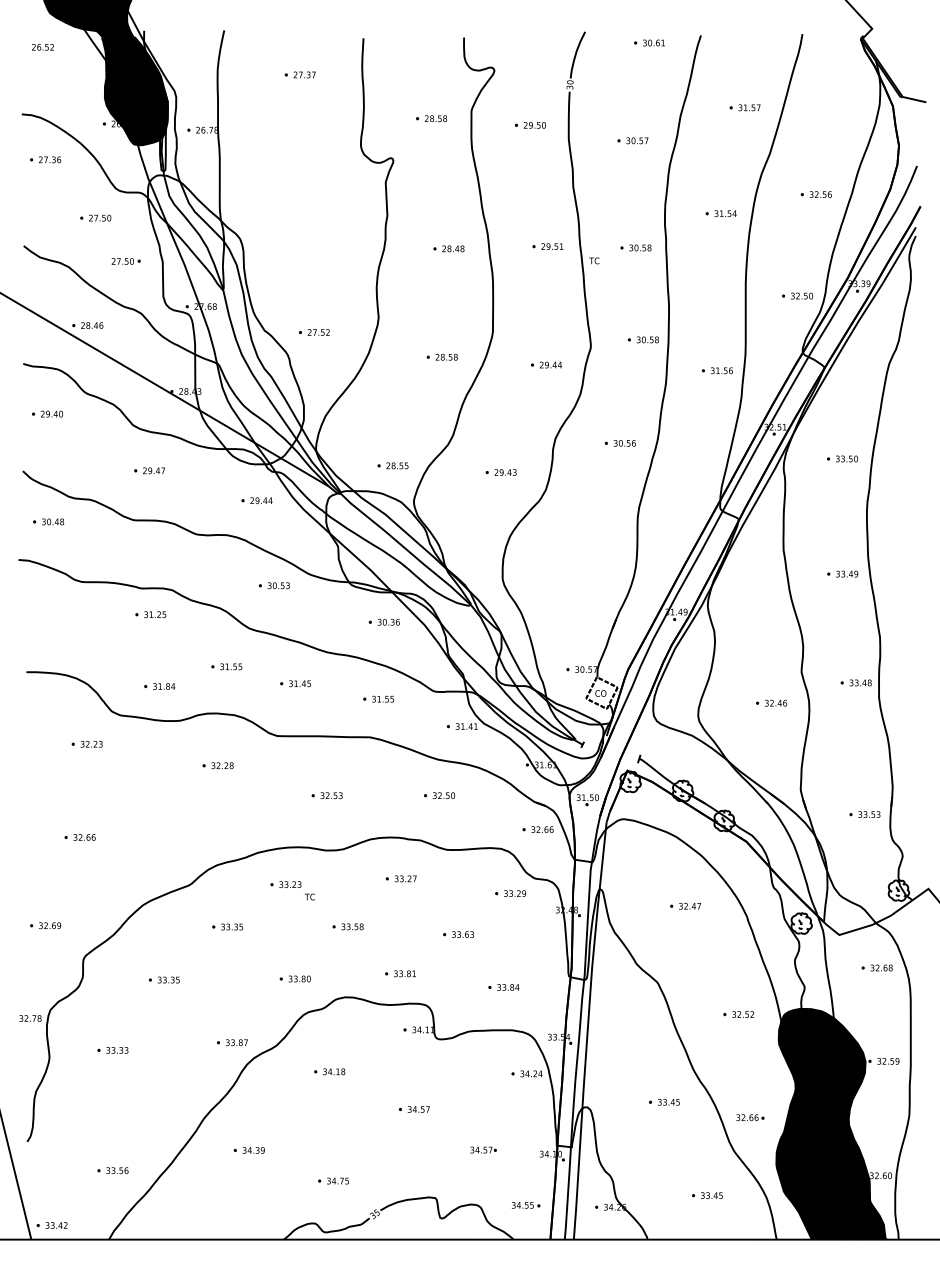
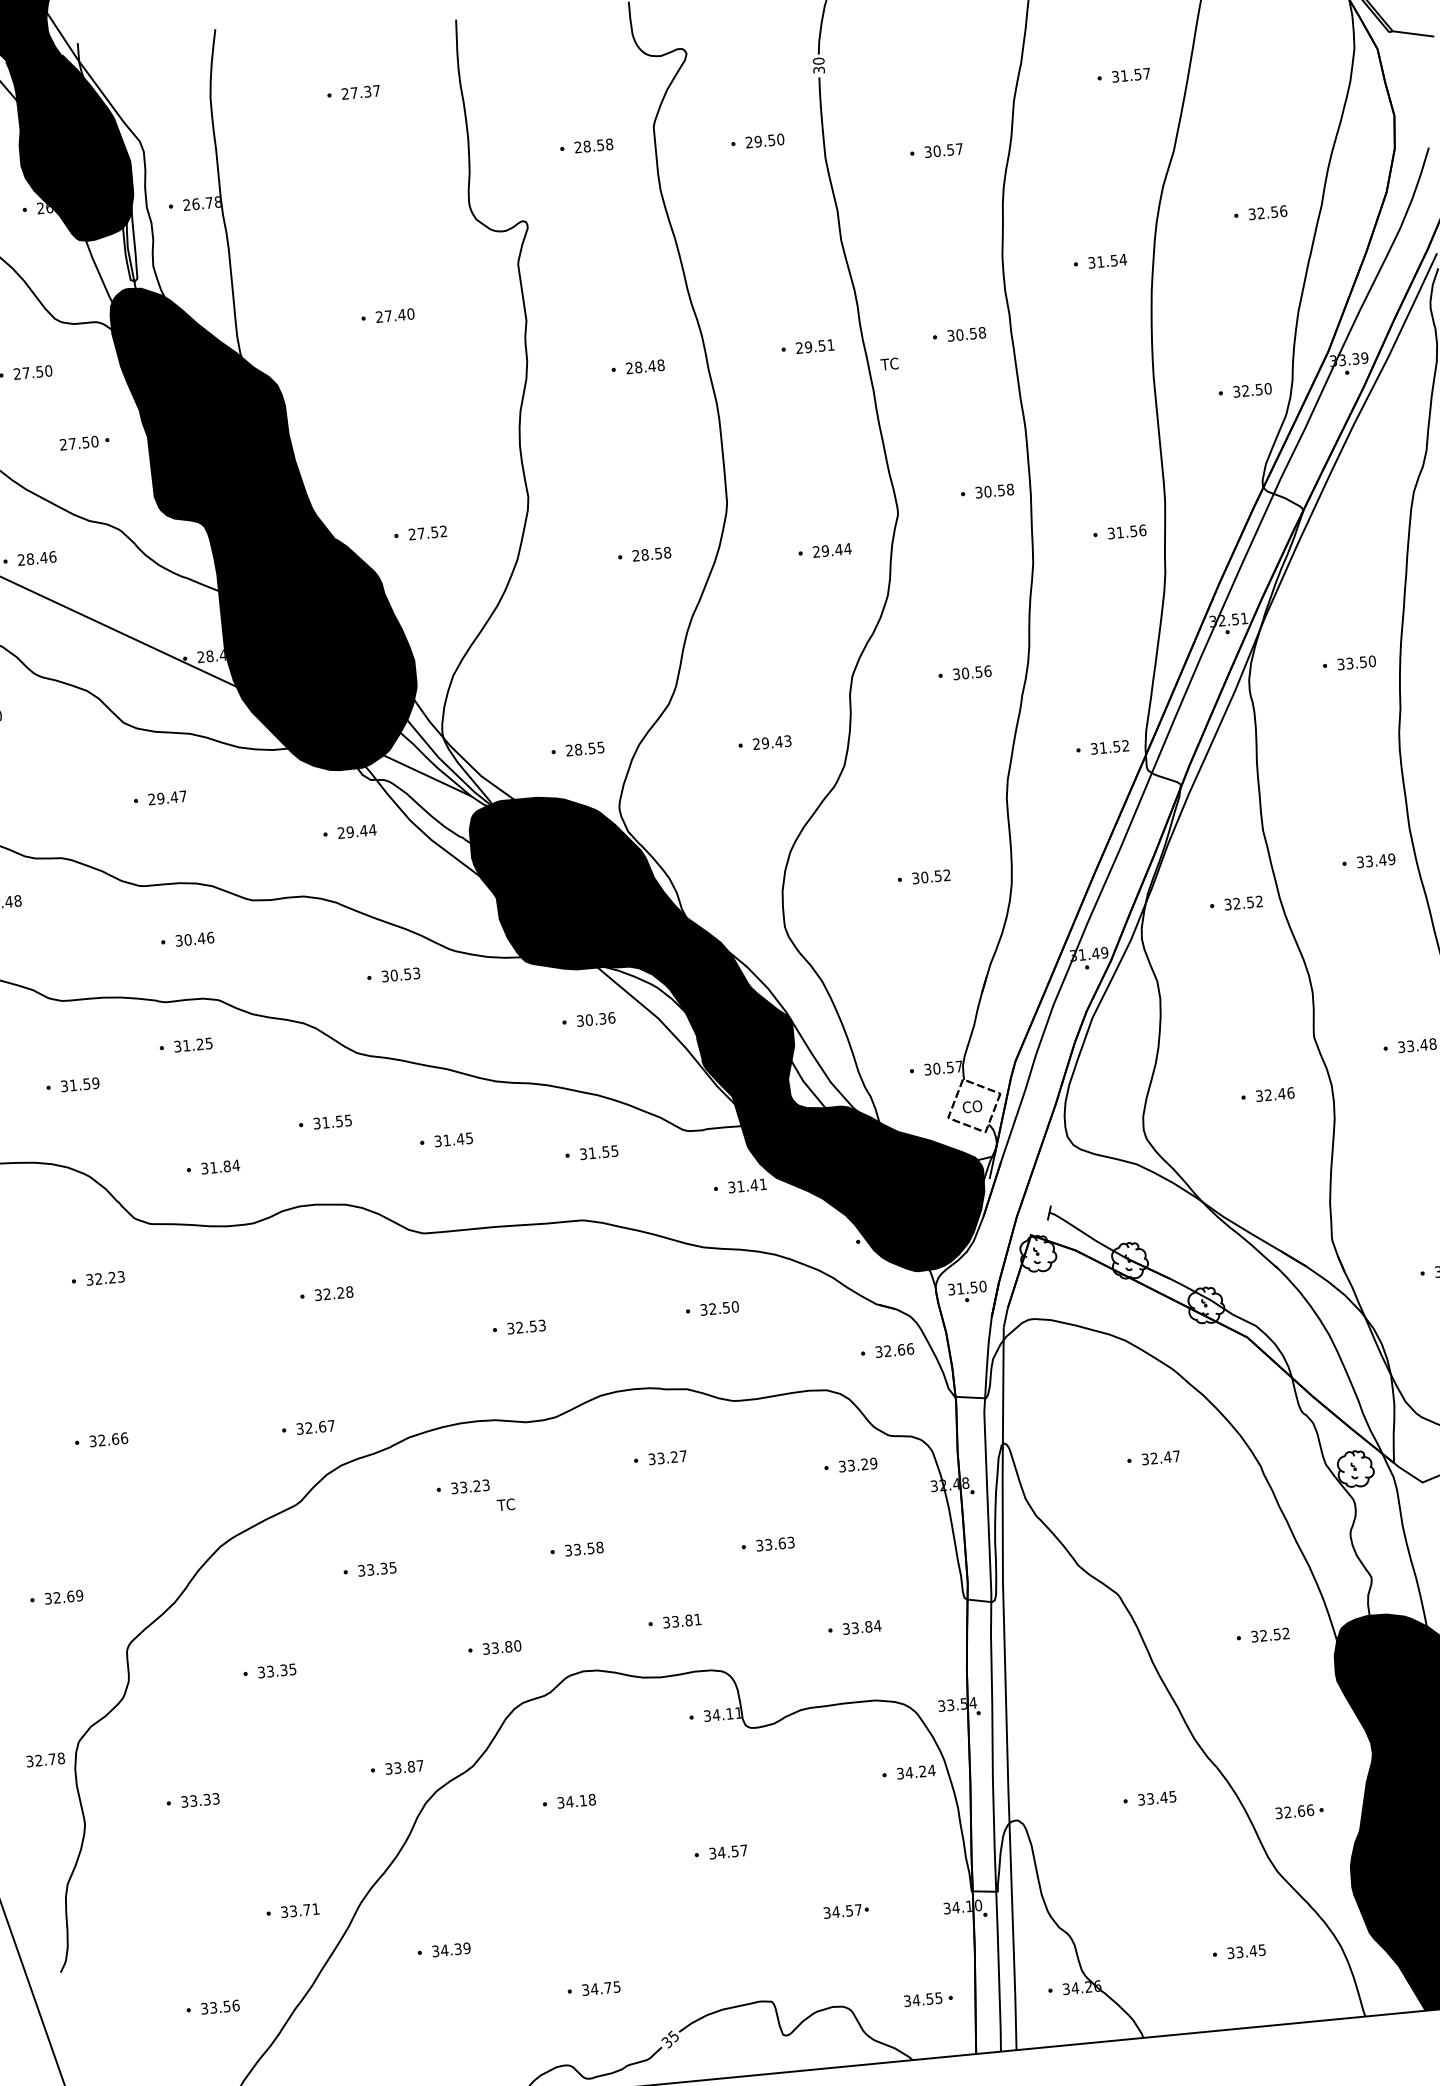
part: (307, 205) -> (387, 316), added
fill: (225, 319) -> (265, 525), added
part: (695, 493) -> (1102, 747), added
part: (157, 553) -> (187, 939), added
part: (585, 558) -> (923, 877), added
part: (763, 590) -> (1235, 902), added
part: (82, 630) -> (70, 1084), added
fill: (464, 638) -> (728, 1034), added
part: (199, 841) -> (307, 1427), added
part: (163, 1119) -> (291, 1911), added

